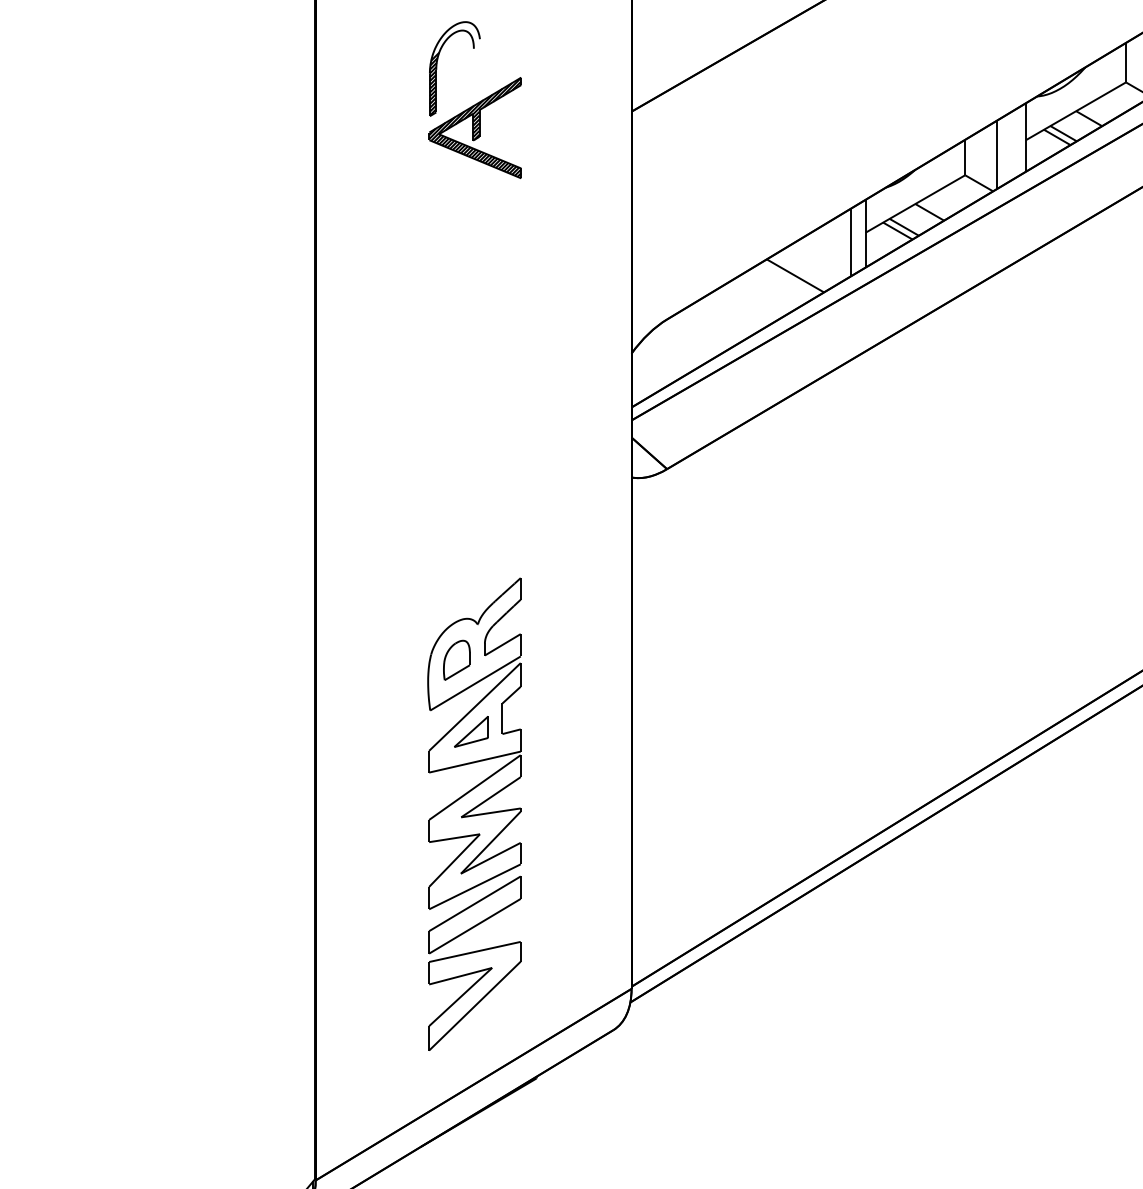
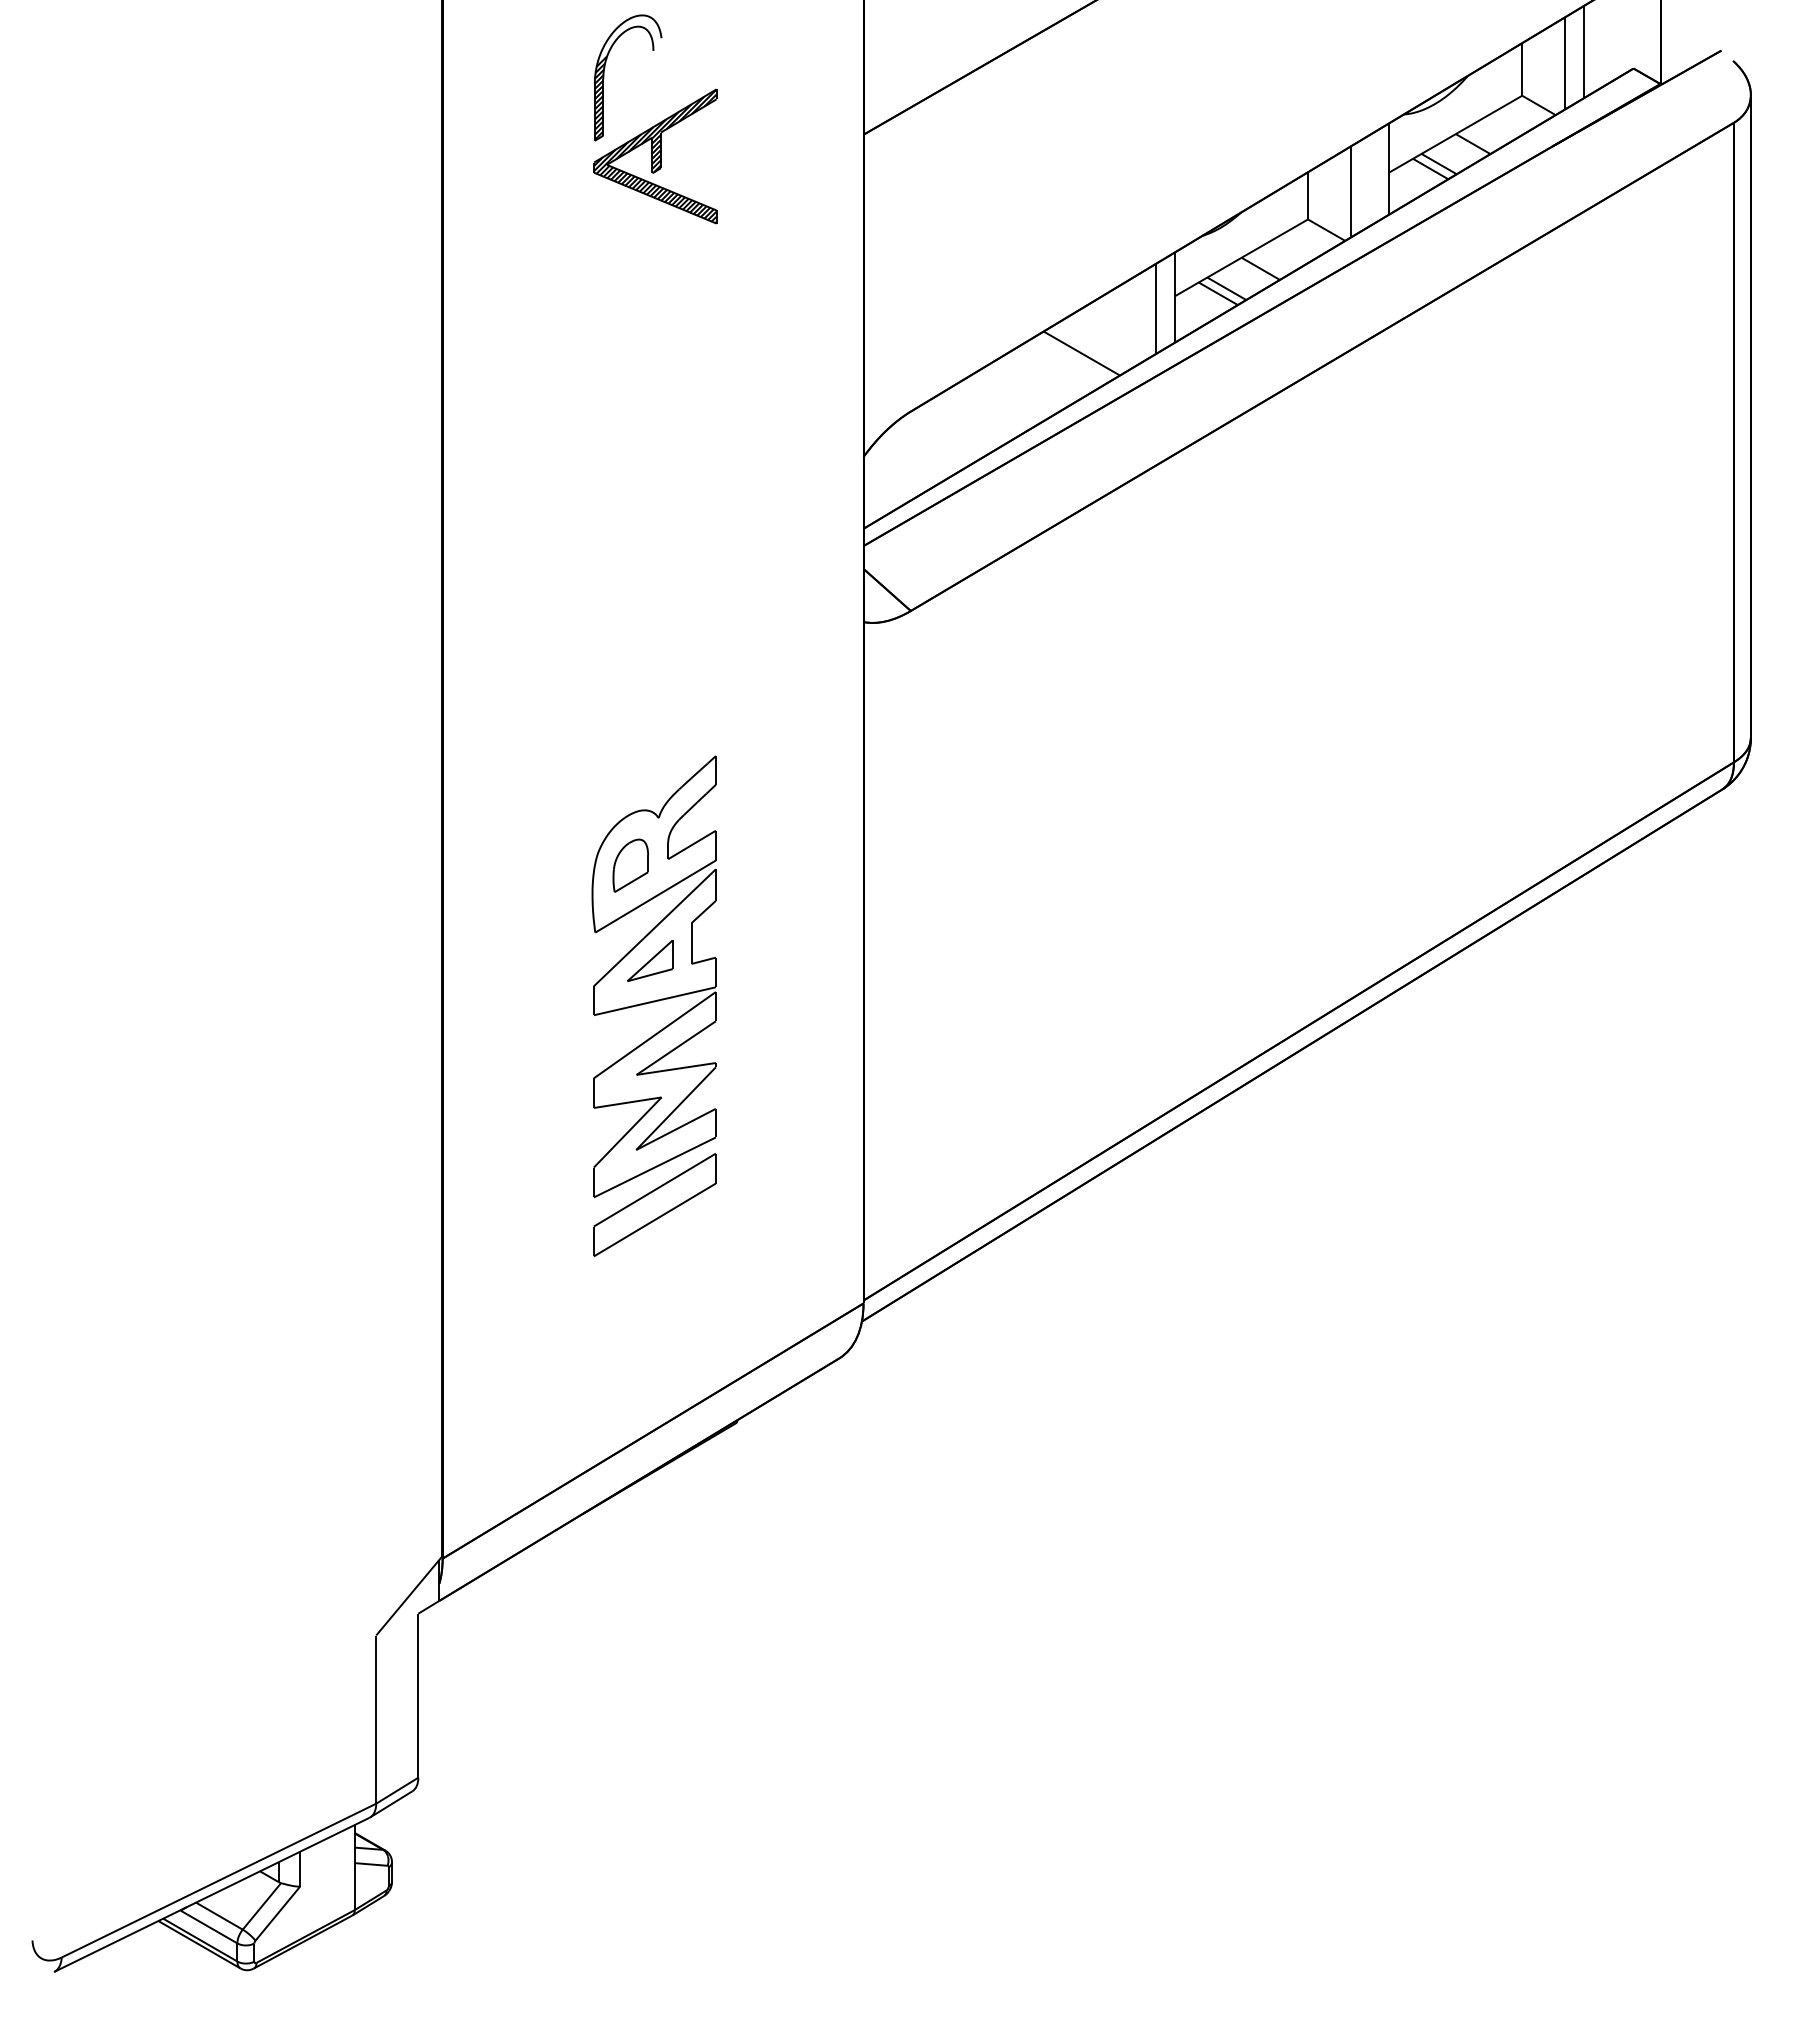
part: (474, 995) -> (654, 1312), removed

